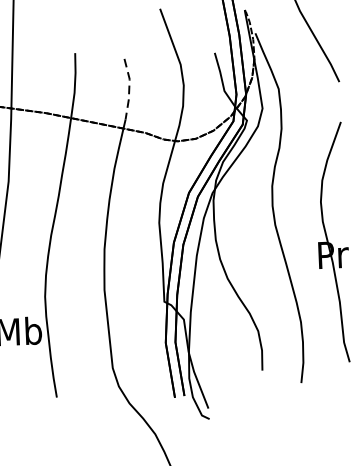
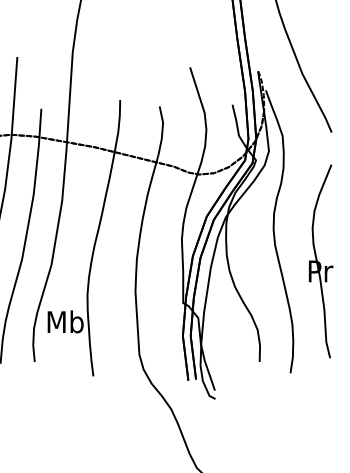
line: (129, 89) -> (162, 131), dashed -> solid

